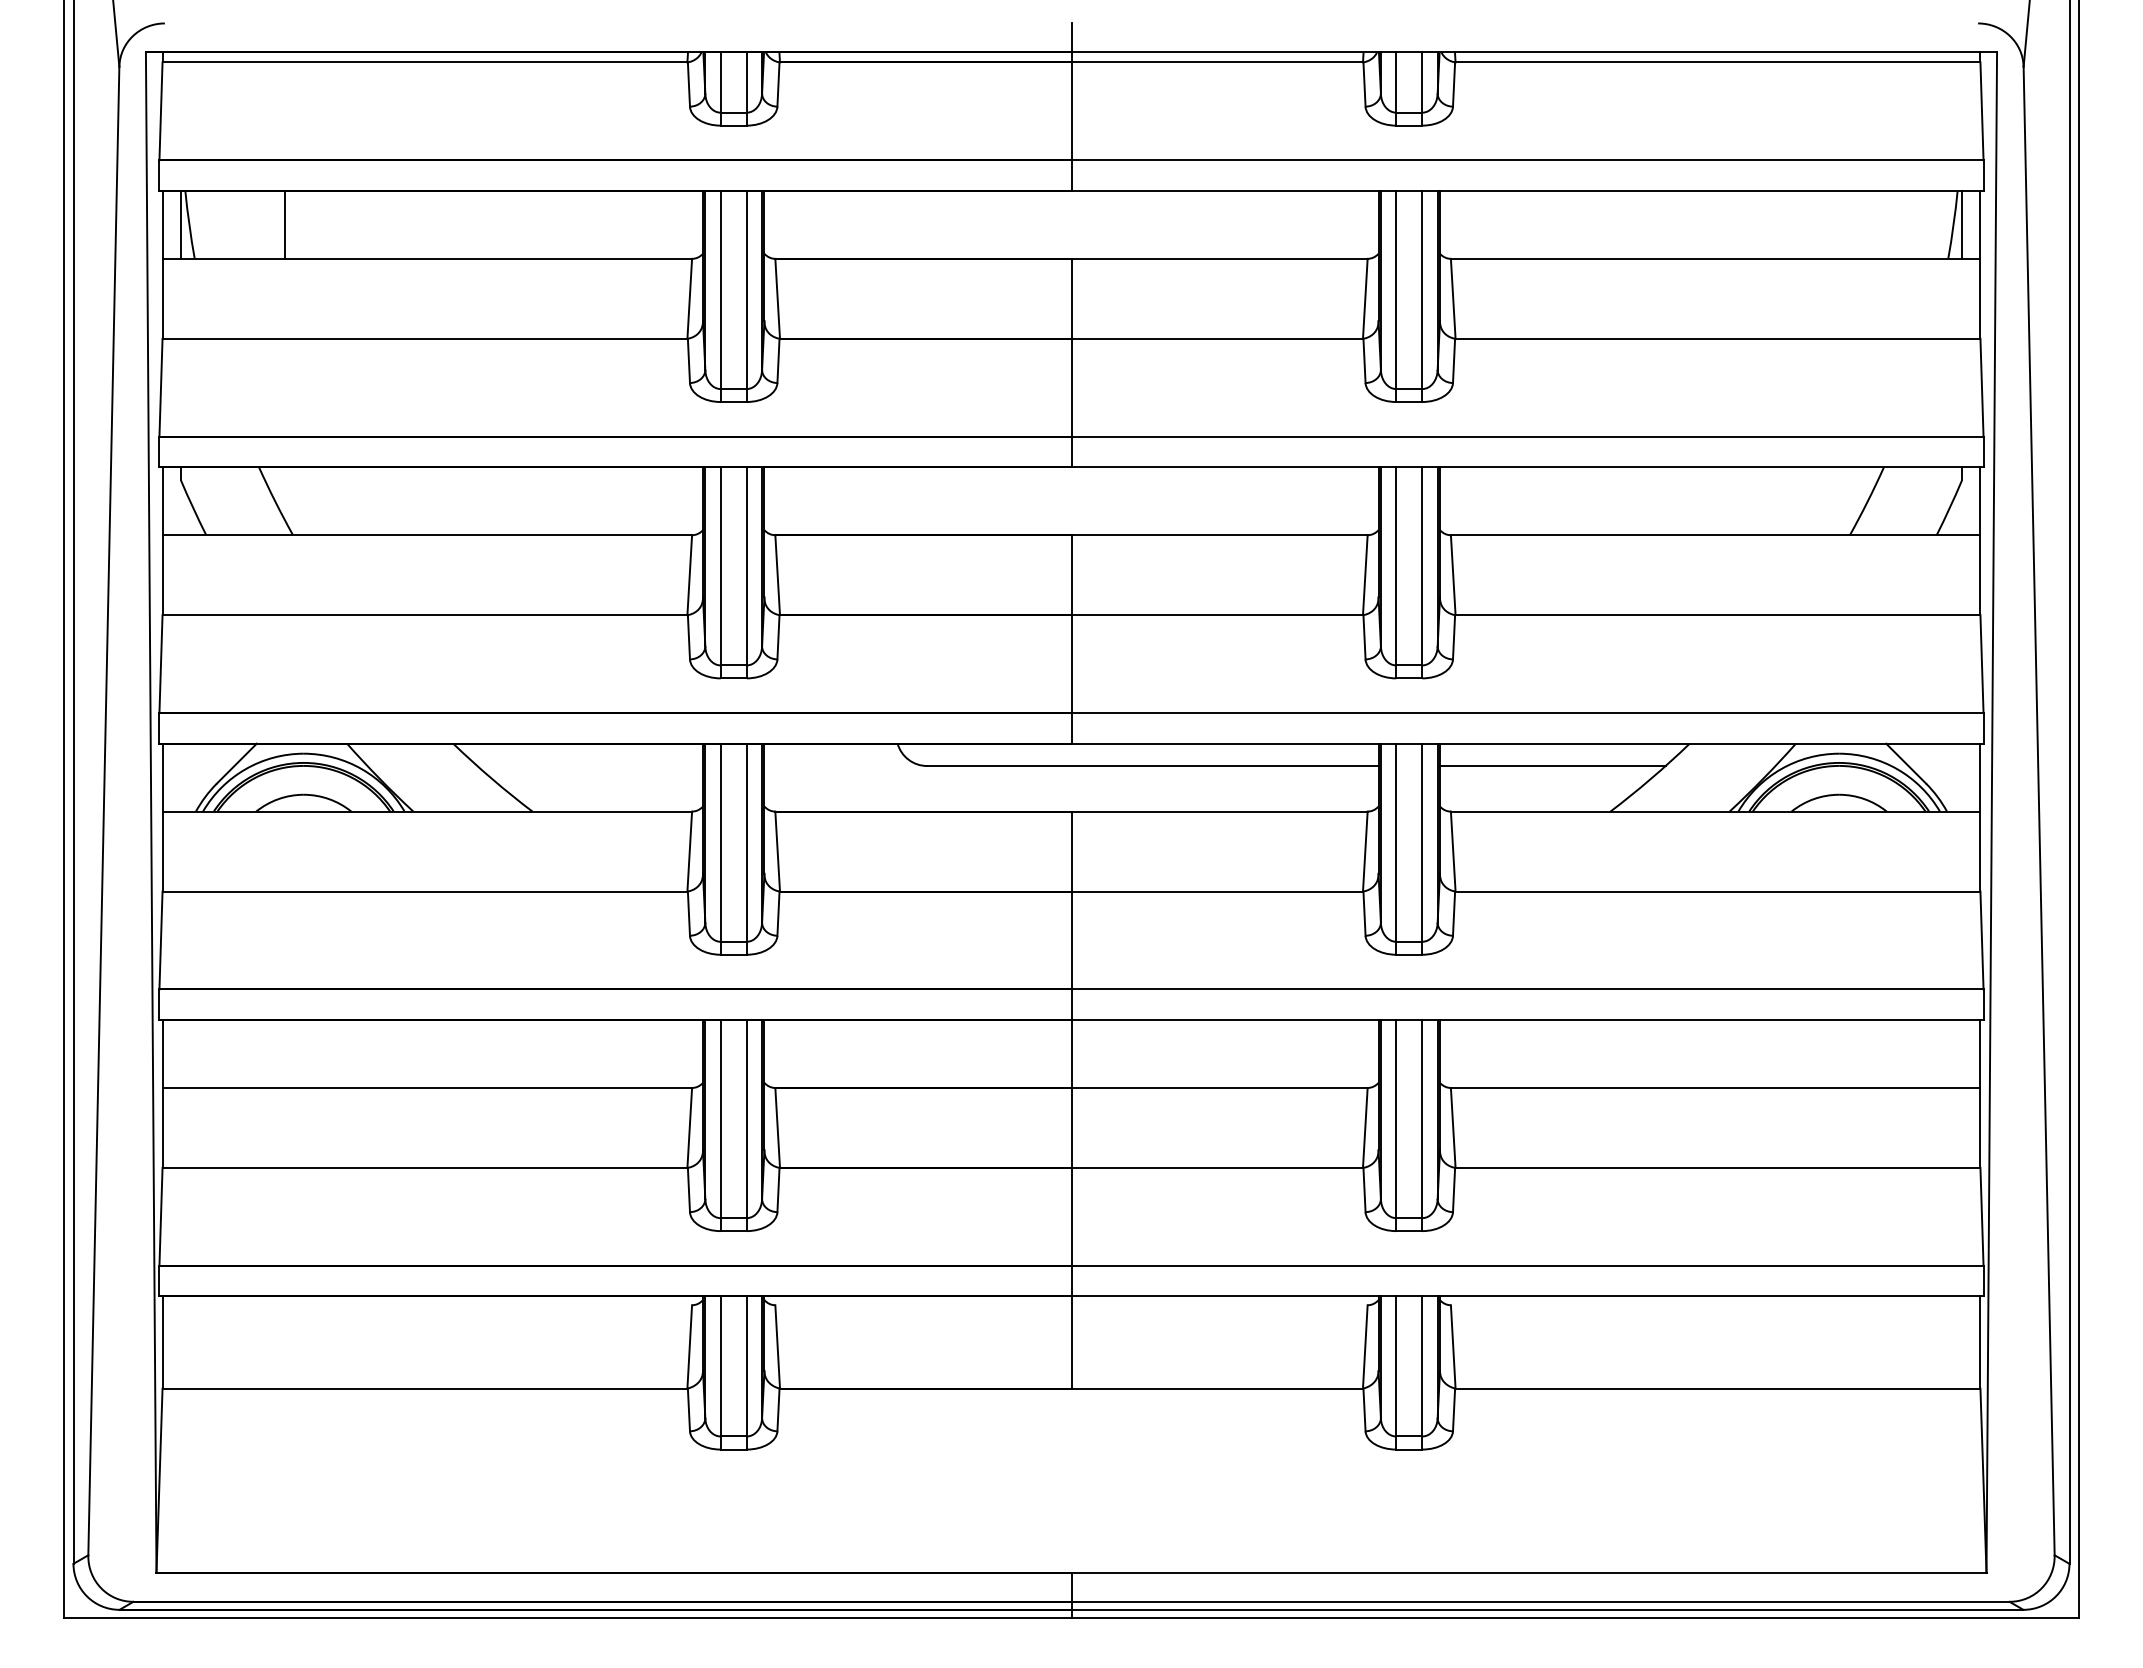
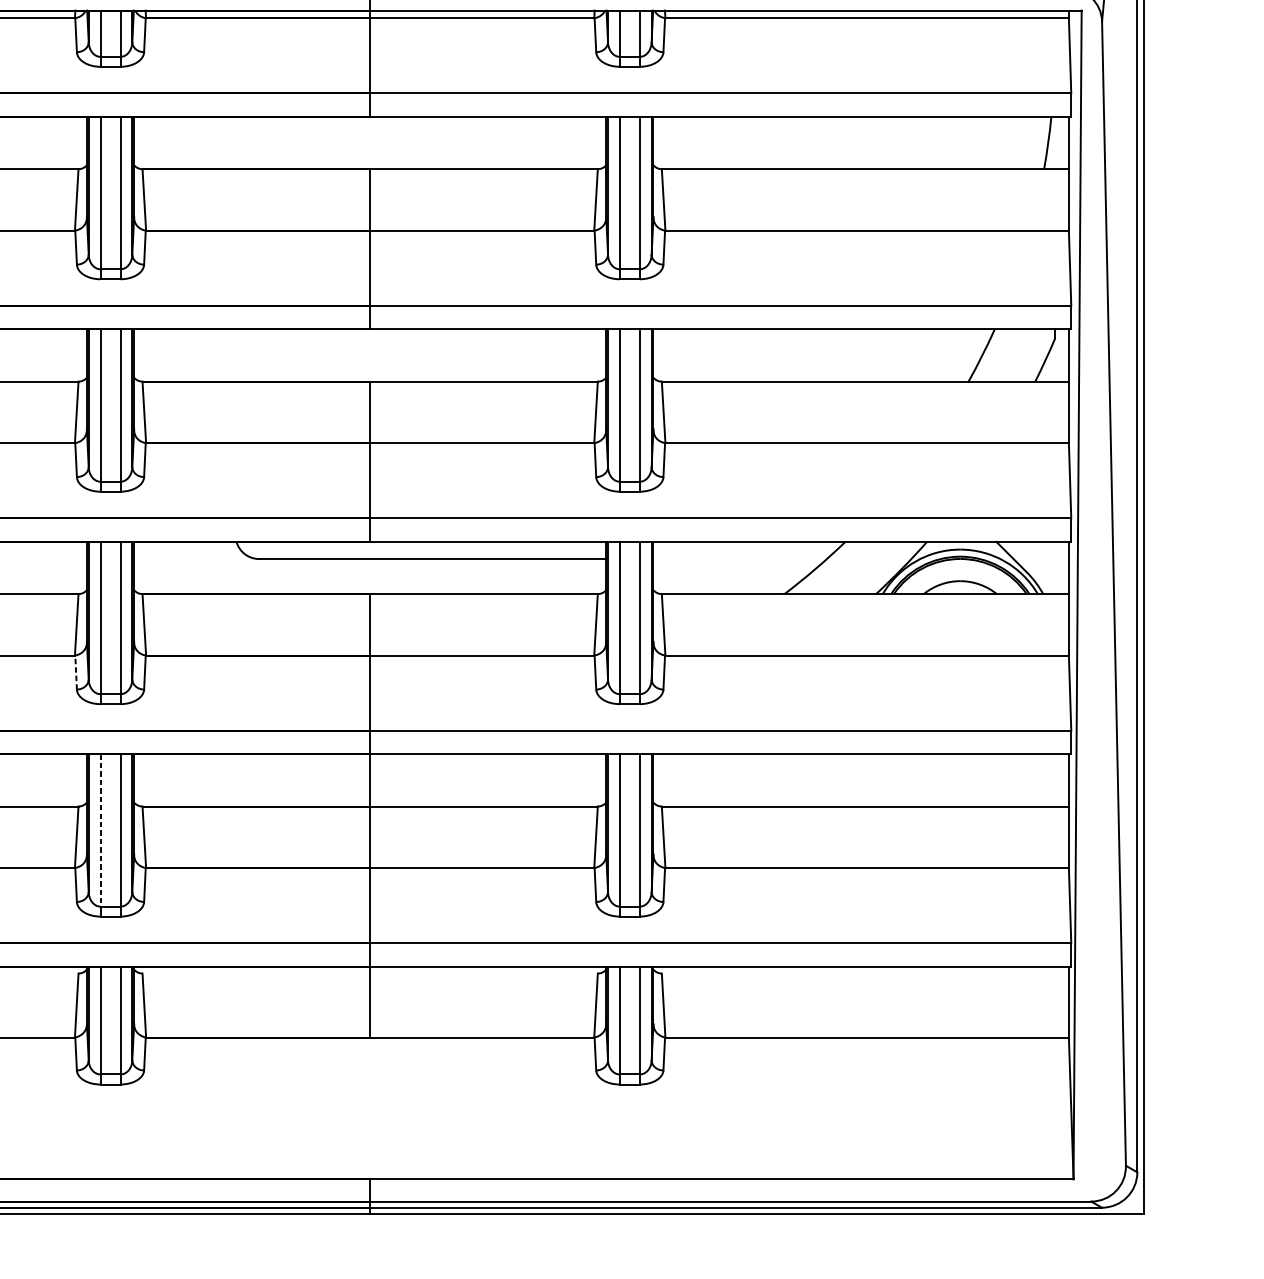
line: (1962, 224) -> (1055, 142), removed
line: (1552, 766) -> (739, 559), removed
line: (688, 913) -> (75, 672), solid -> dashed
line: (720, 1119) -> (100, 830), solid -> dashed

